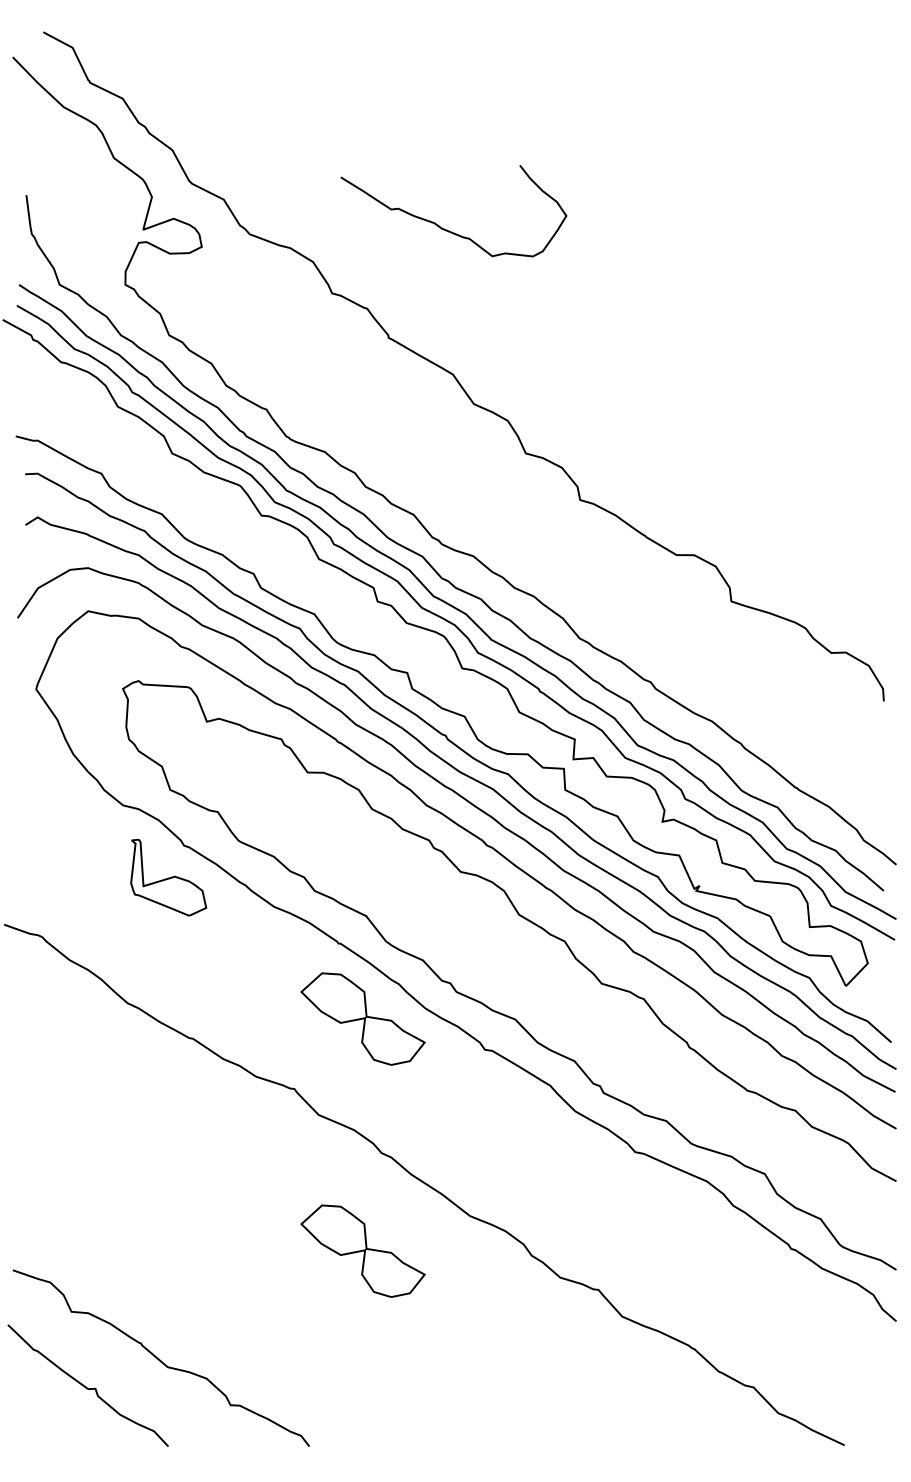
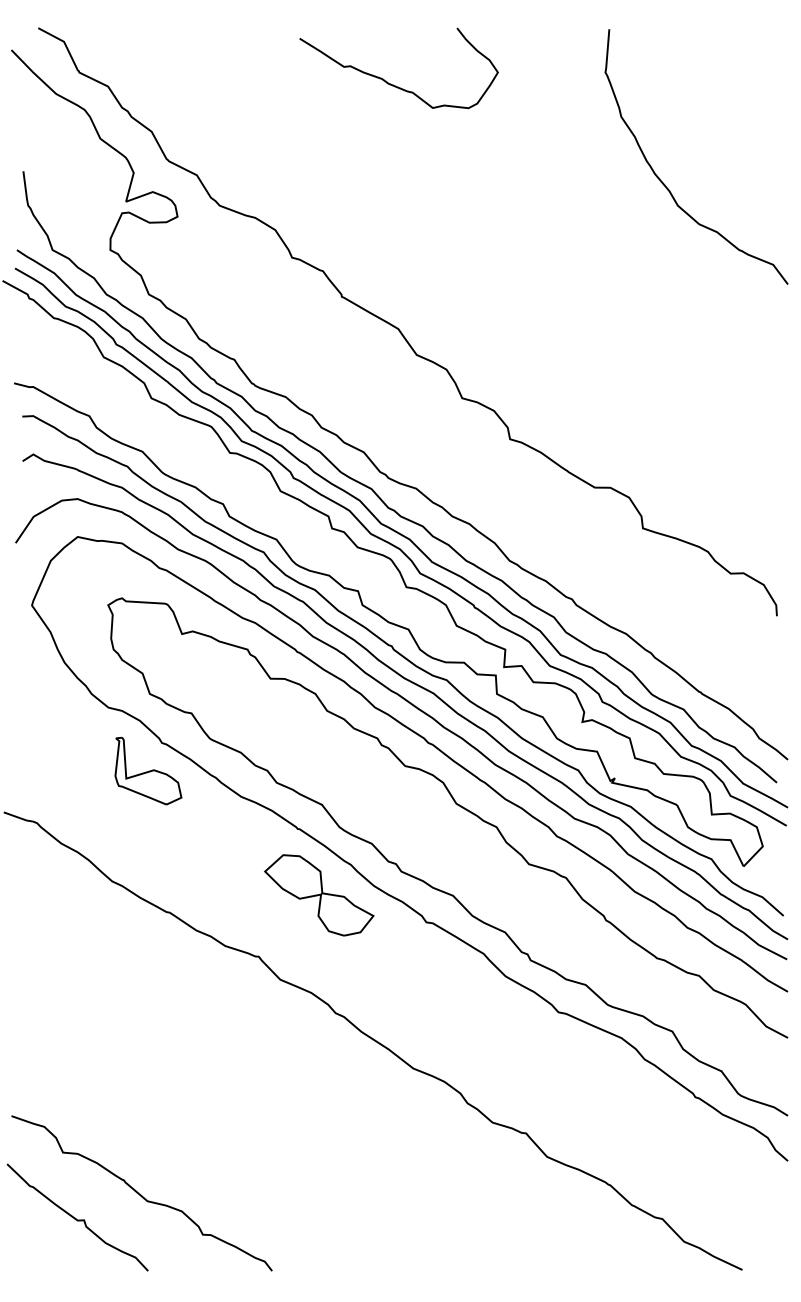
curve: (757, 210) -> (665, 184), added
curve: (445, 228) -> (391, 83), moved
part: (363, 1251) -> (319, 1099), removed

